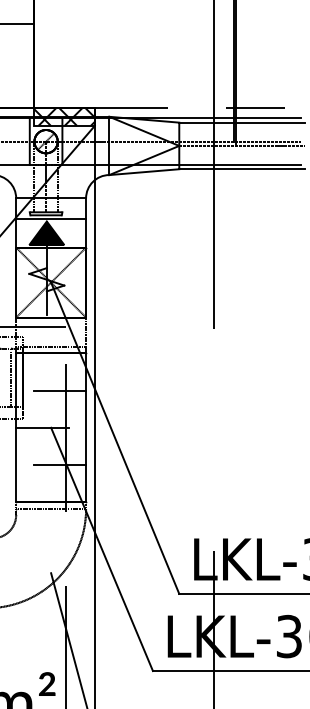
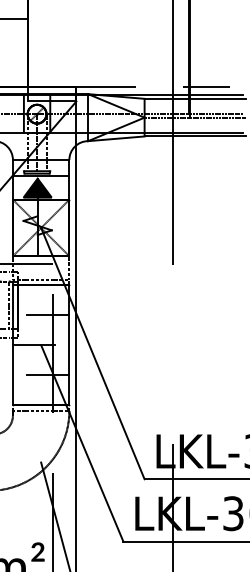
hatch: (64, 116) -> (51, 93), removed

